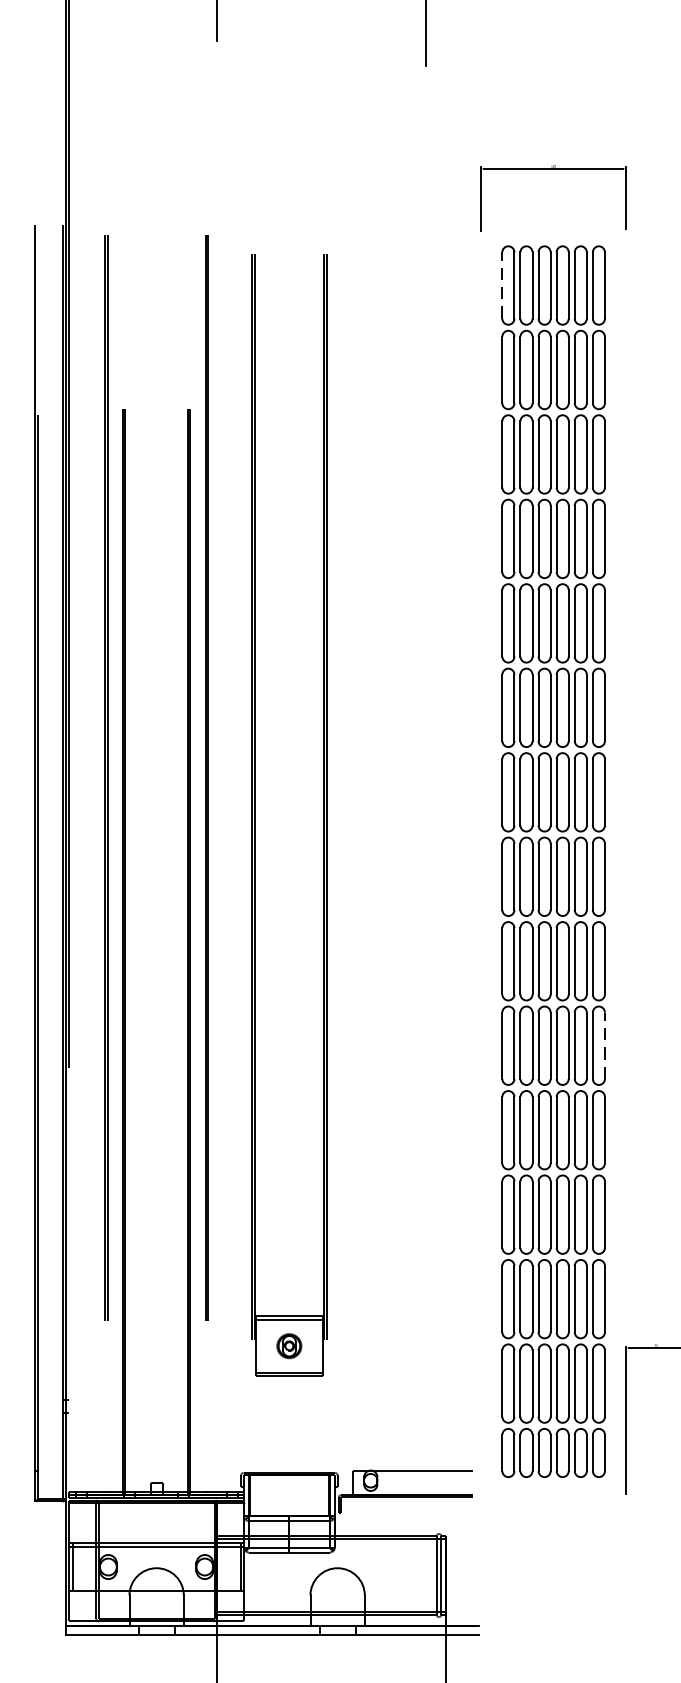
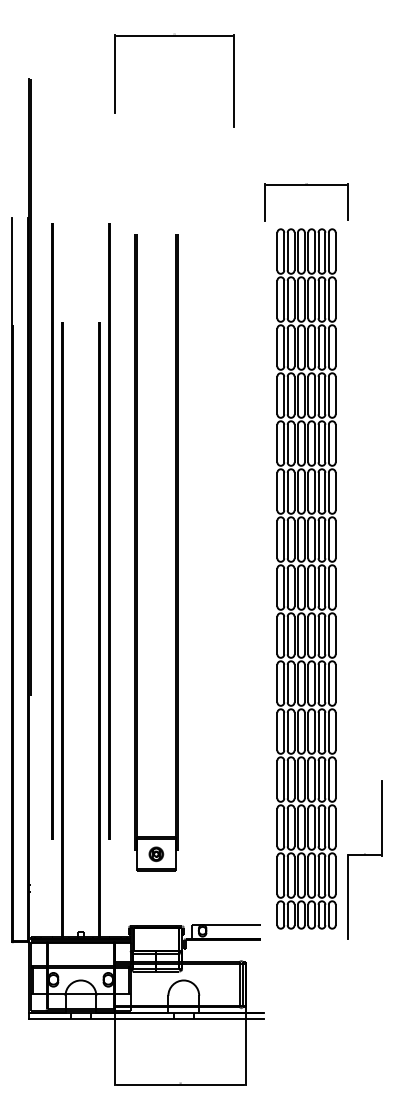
line: (502, 285) -> (277, 251), dashed -> solid
line: (604, 1045) -> (335, 683), dashed -> solid

